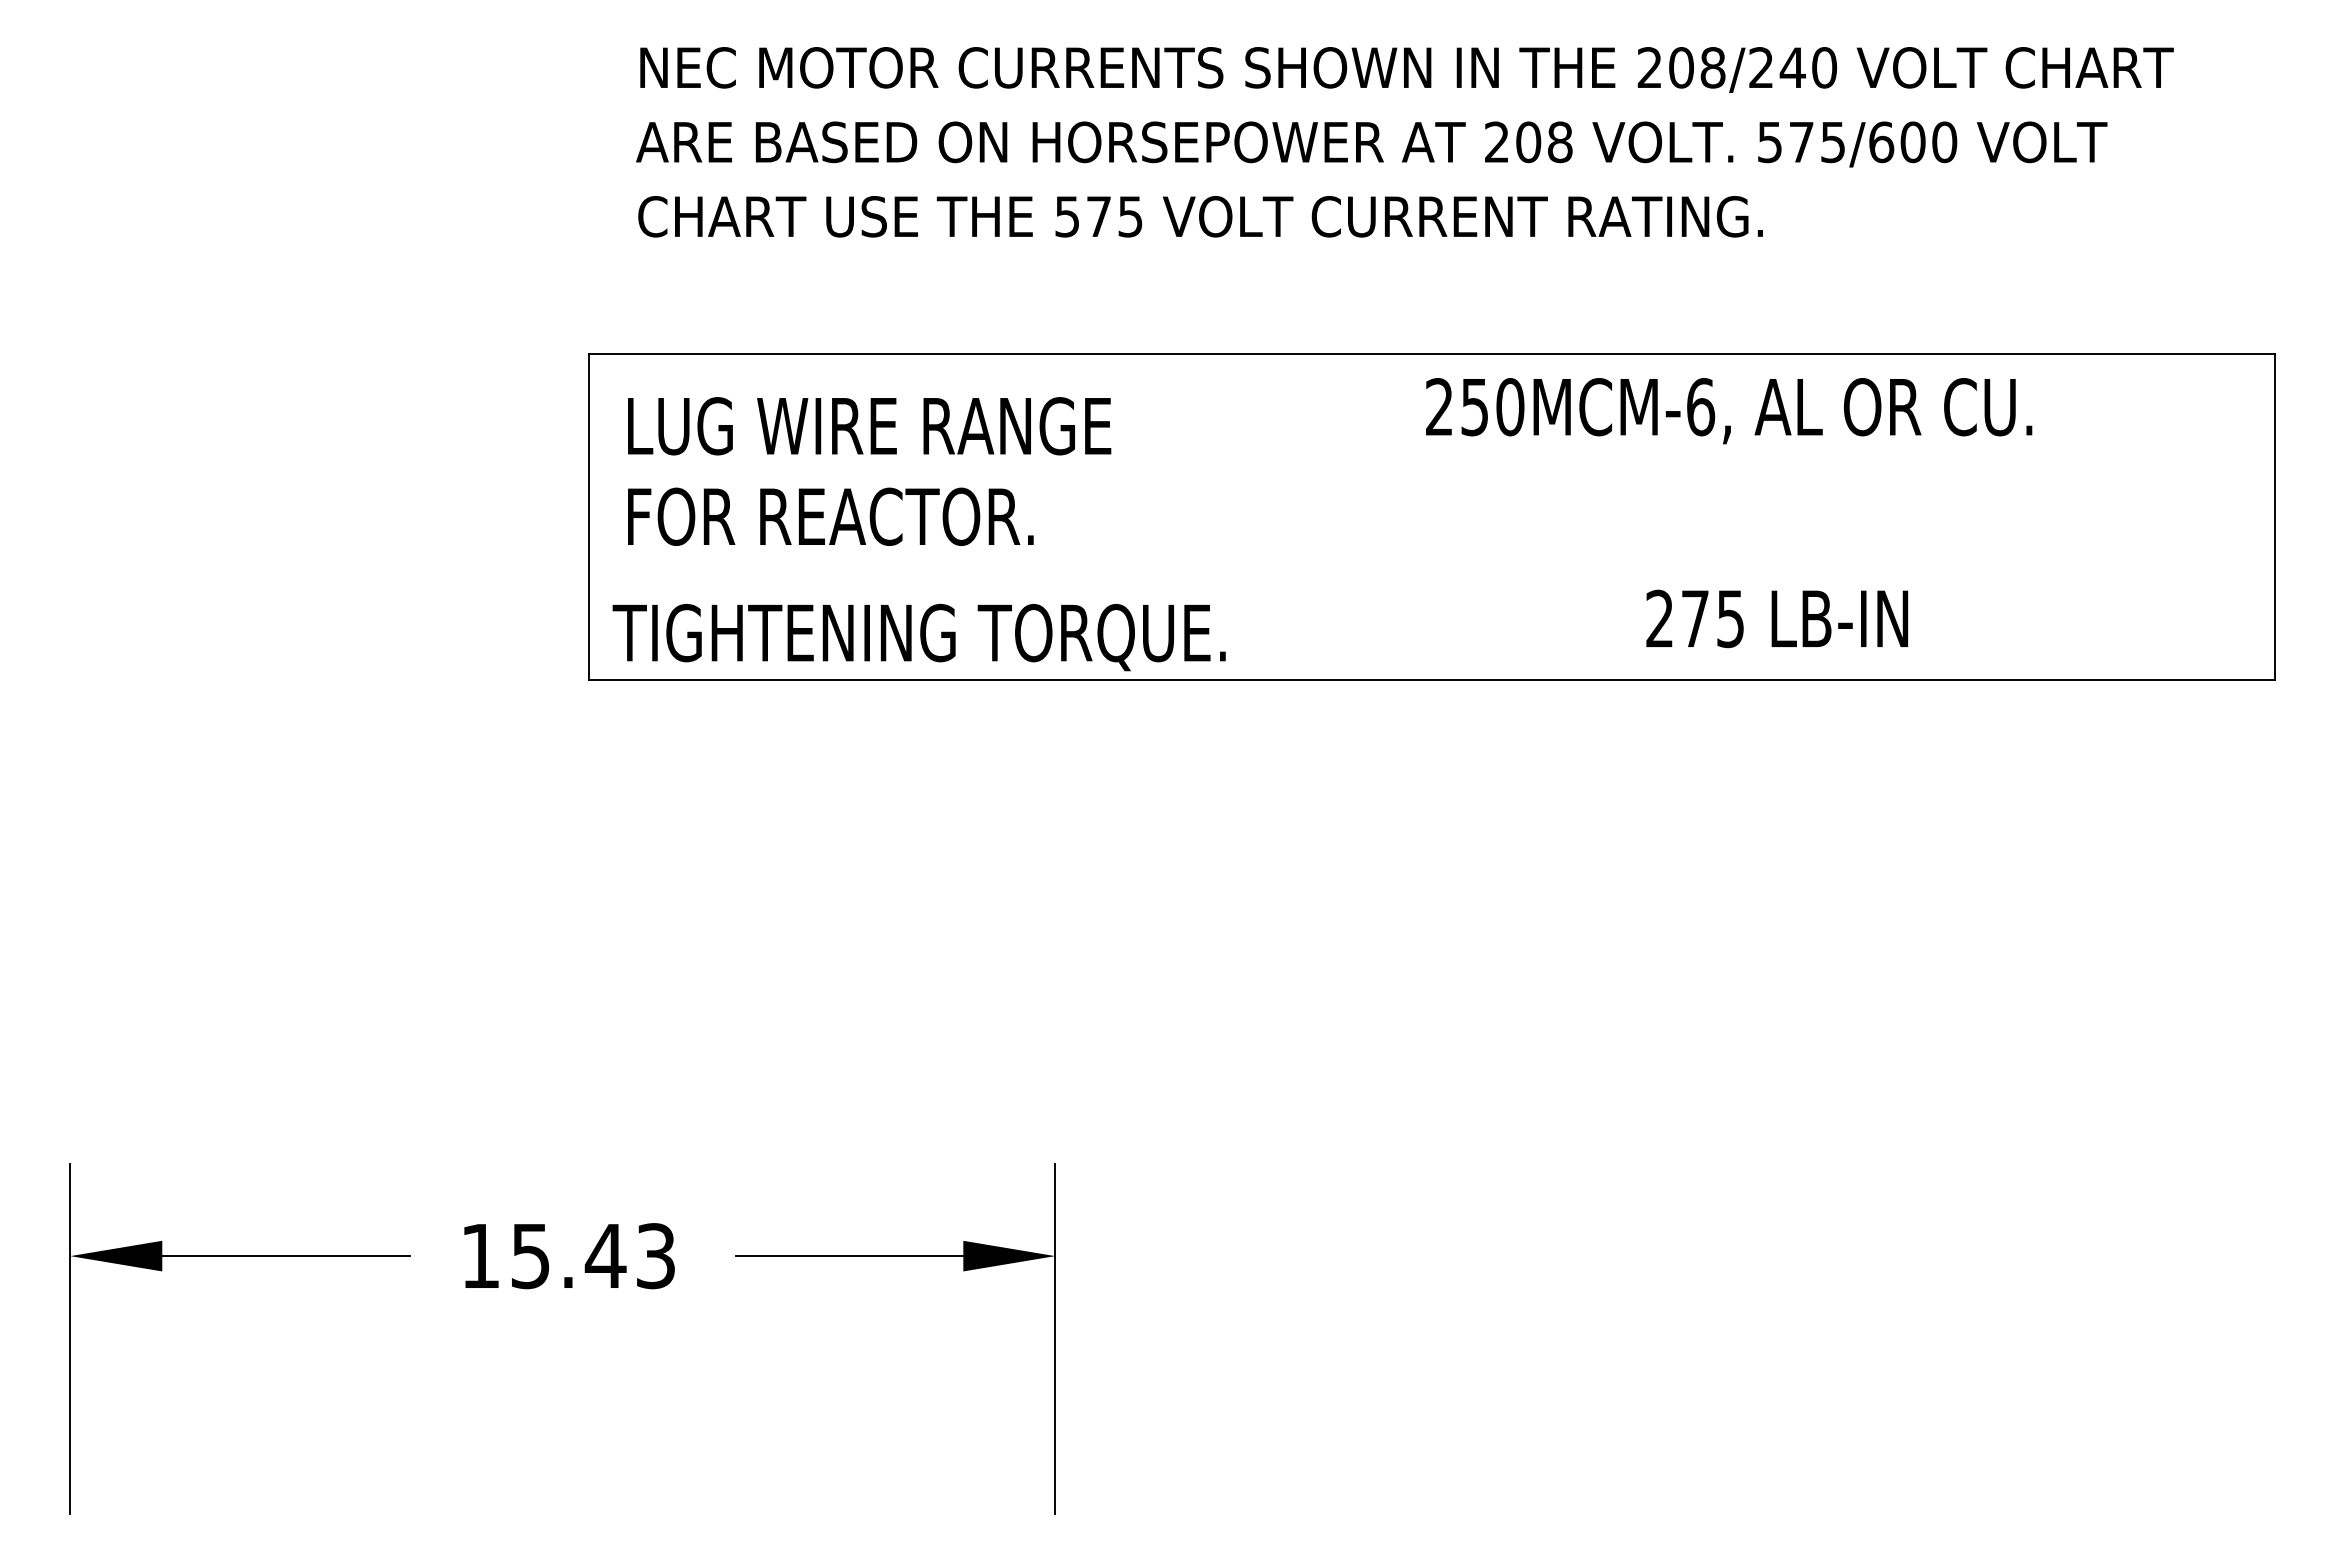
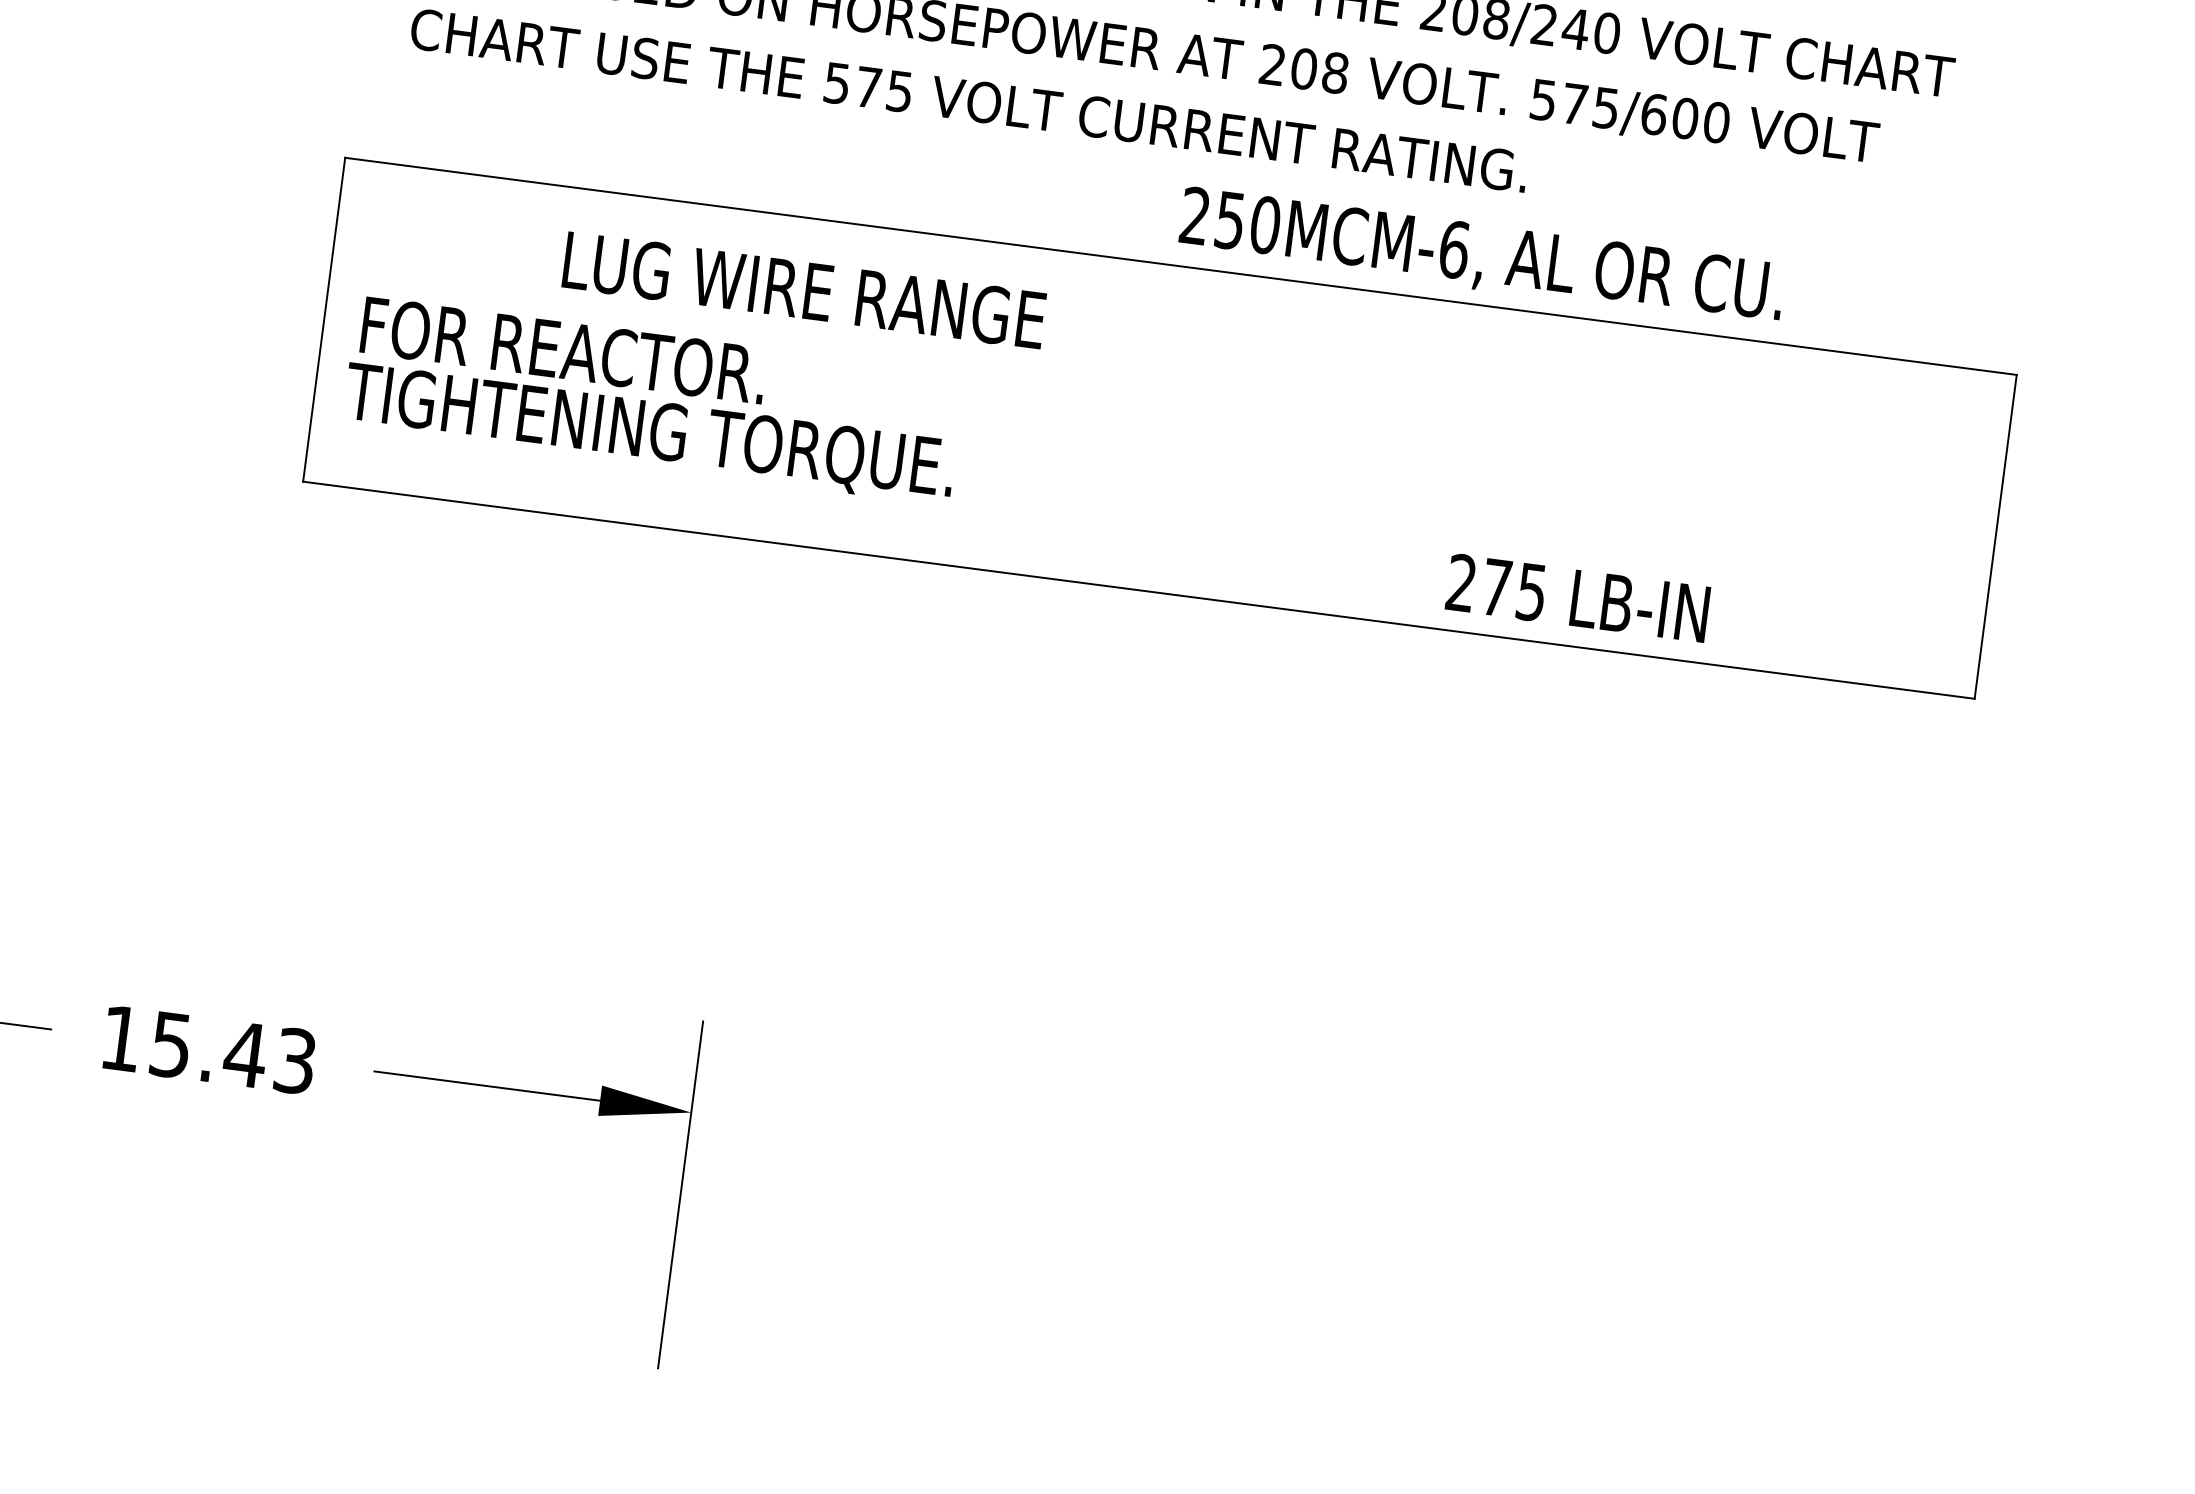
text: (1729, 411) -> (1482, 257), moved
text: (869, 426) -> (804, 290), moved
text: (1777, 618) -> (1578, 597), moved
text: (918, 637) -> (648, 433), moved

